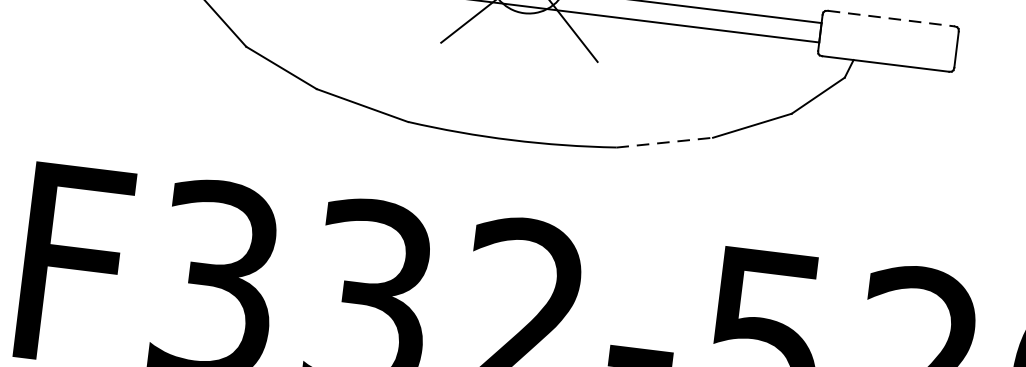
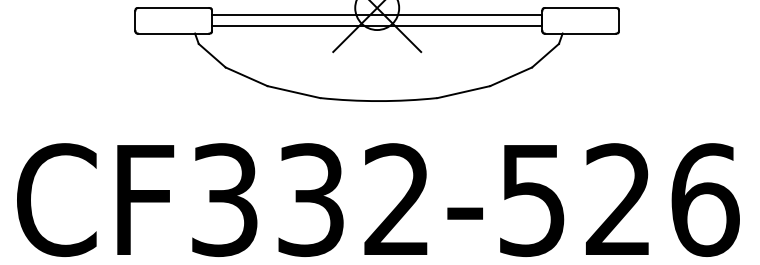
line: (890, 19) -> (580, 8), dashed -> solid
line: (665, 143) -> (464, 92), dashed -> solid

